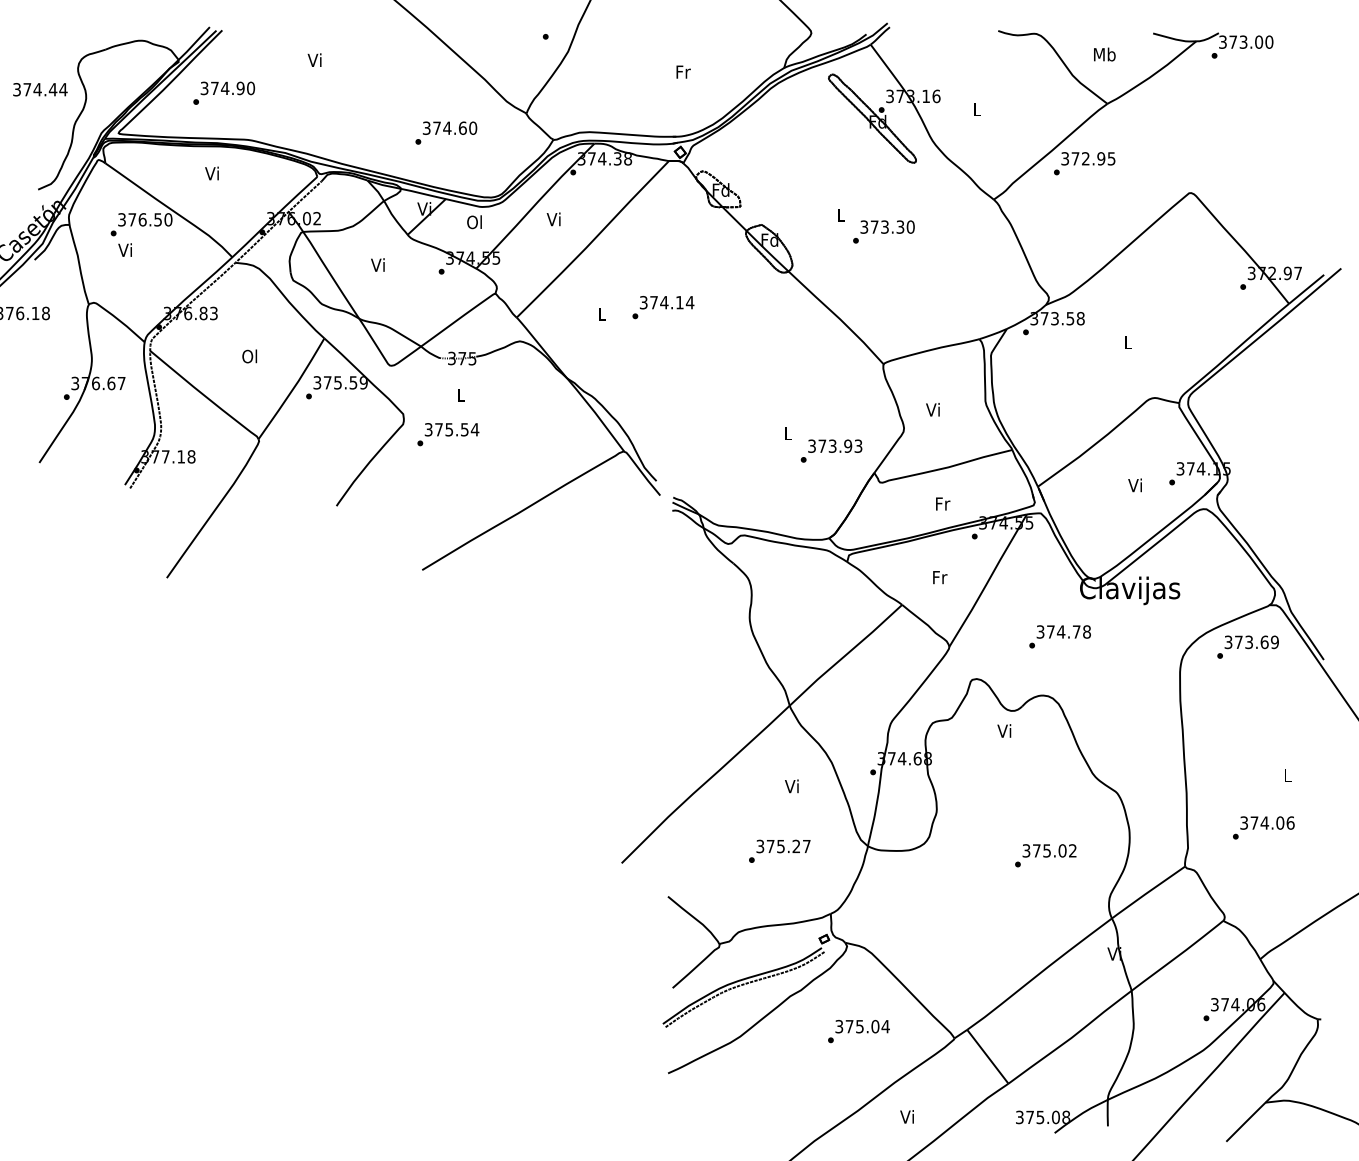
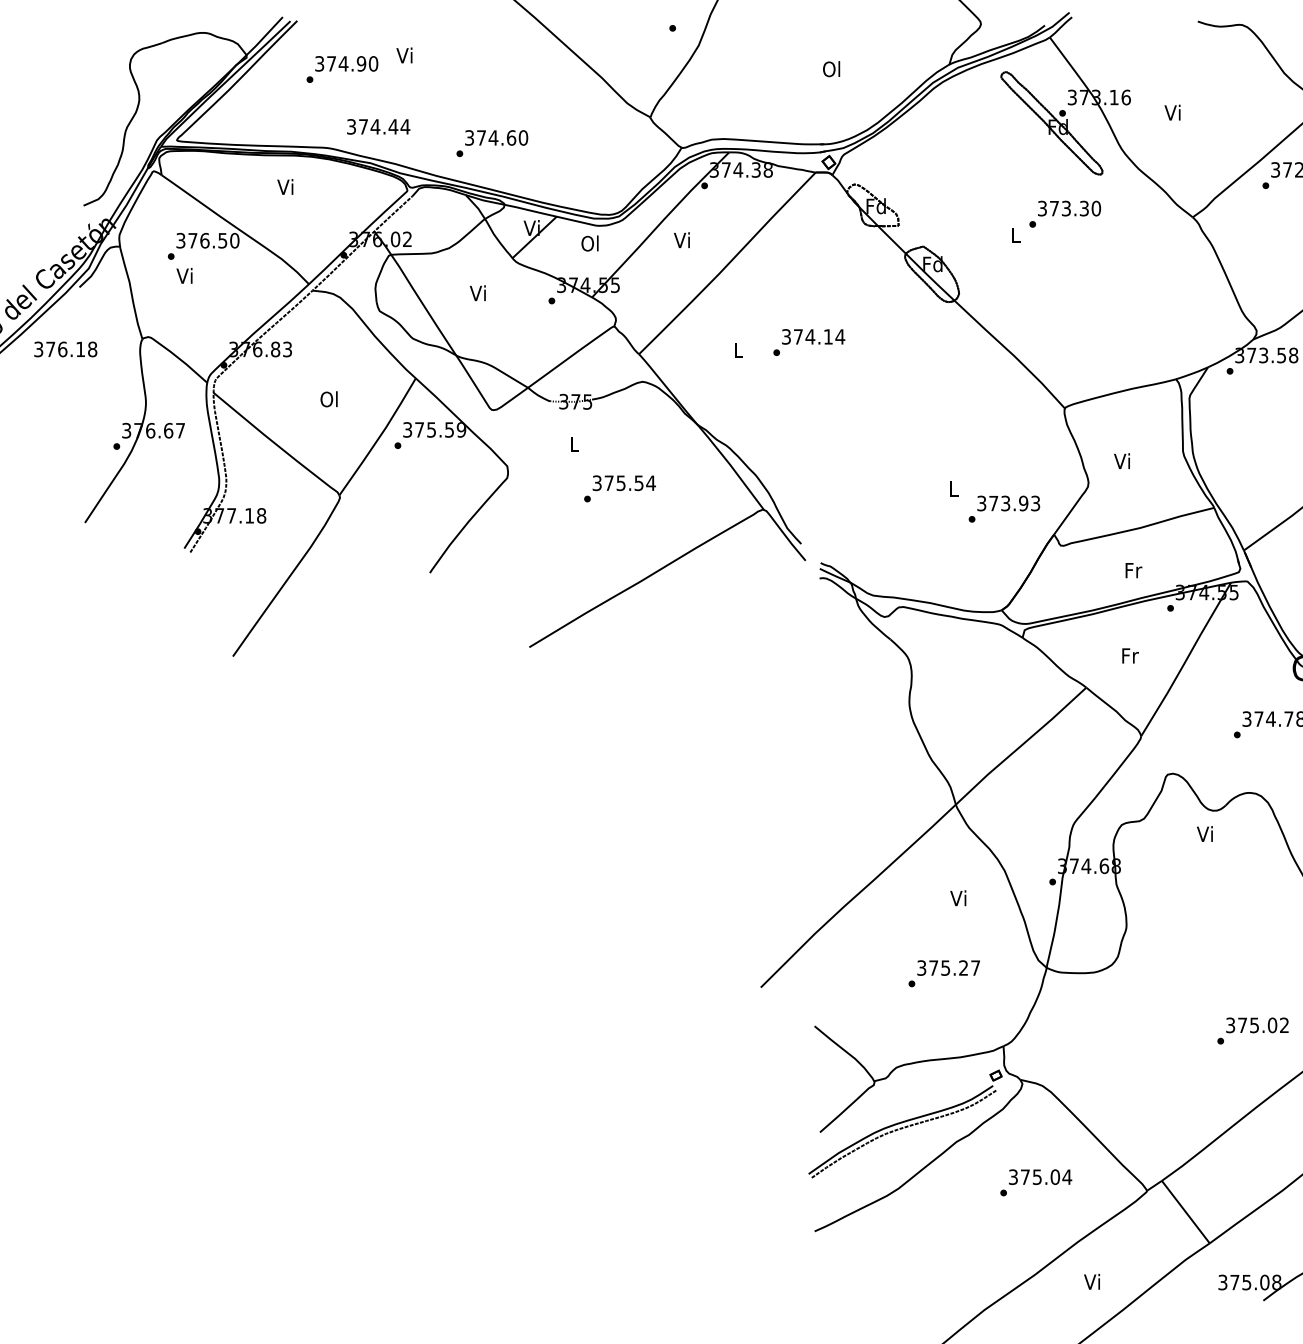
text: (682, 71) -> (831, 68), Fr -> Ol
text: (40, 89) -> (378, 126), moved
text: (224, 92) -> (342, 68), moved
text: (976, 109) -> (1172, 112), L -> Vi
text: (446, 132) -> (492, 142), moved
text: (883, 231) -> (1064, 213), moved
text: (448, 434) -> (620, 488), moved
text: (1045, 855) -> (1252, 1030), moved

